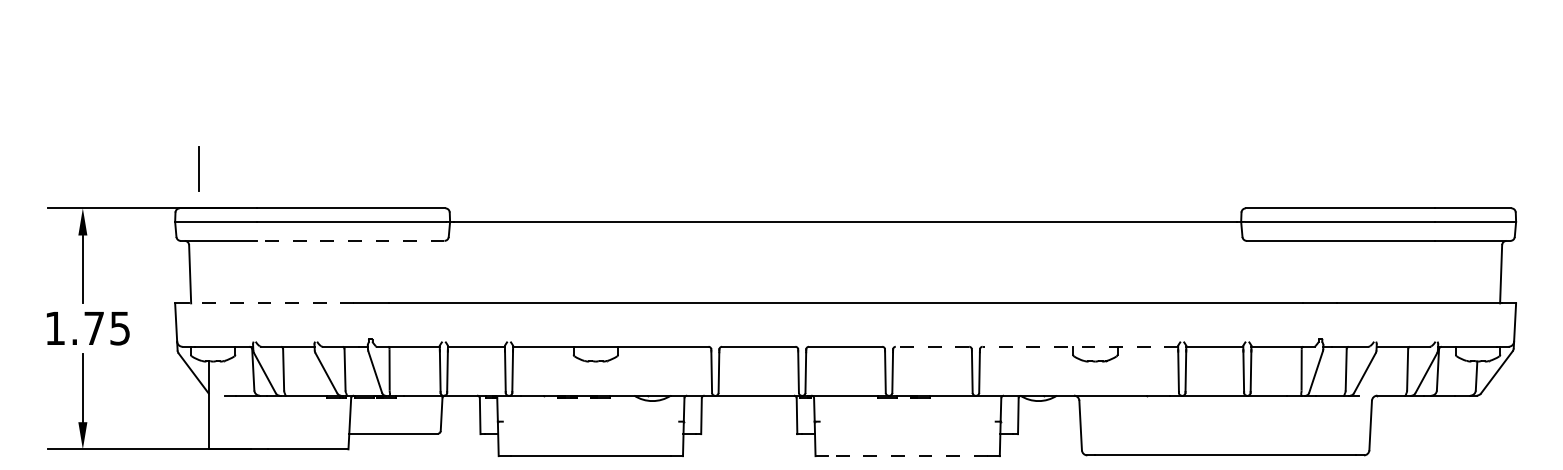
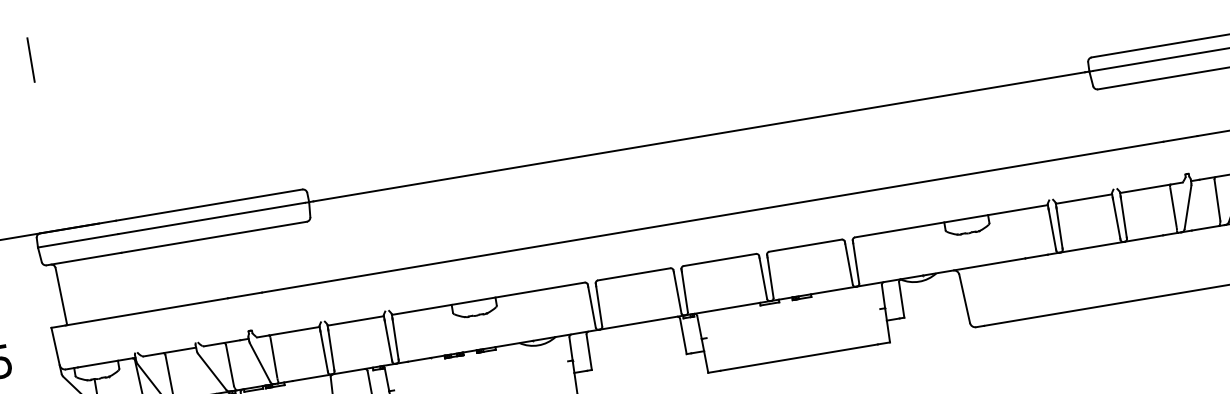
line: (198, 168) -> (30, 59), moved
line: (350, 240) -> (214, 236), dashed -> solid
line: (271, 303) -> (146, 312), dashed -> solid
line: (932, 346) -> (805, 245), dashed -> solid
line: (1080, 346) -> (951, 220), dashed -> solid
line: (907, 456) -> (799, 358), dashed -> solid

